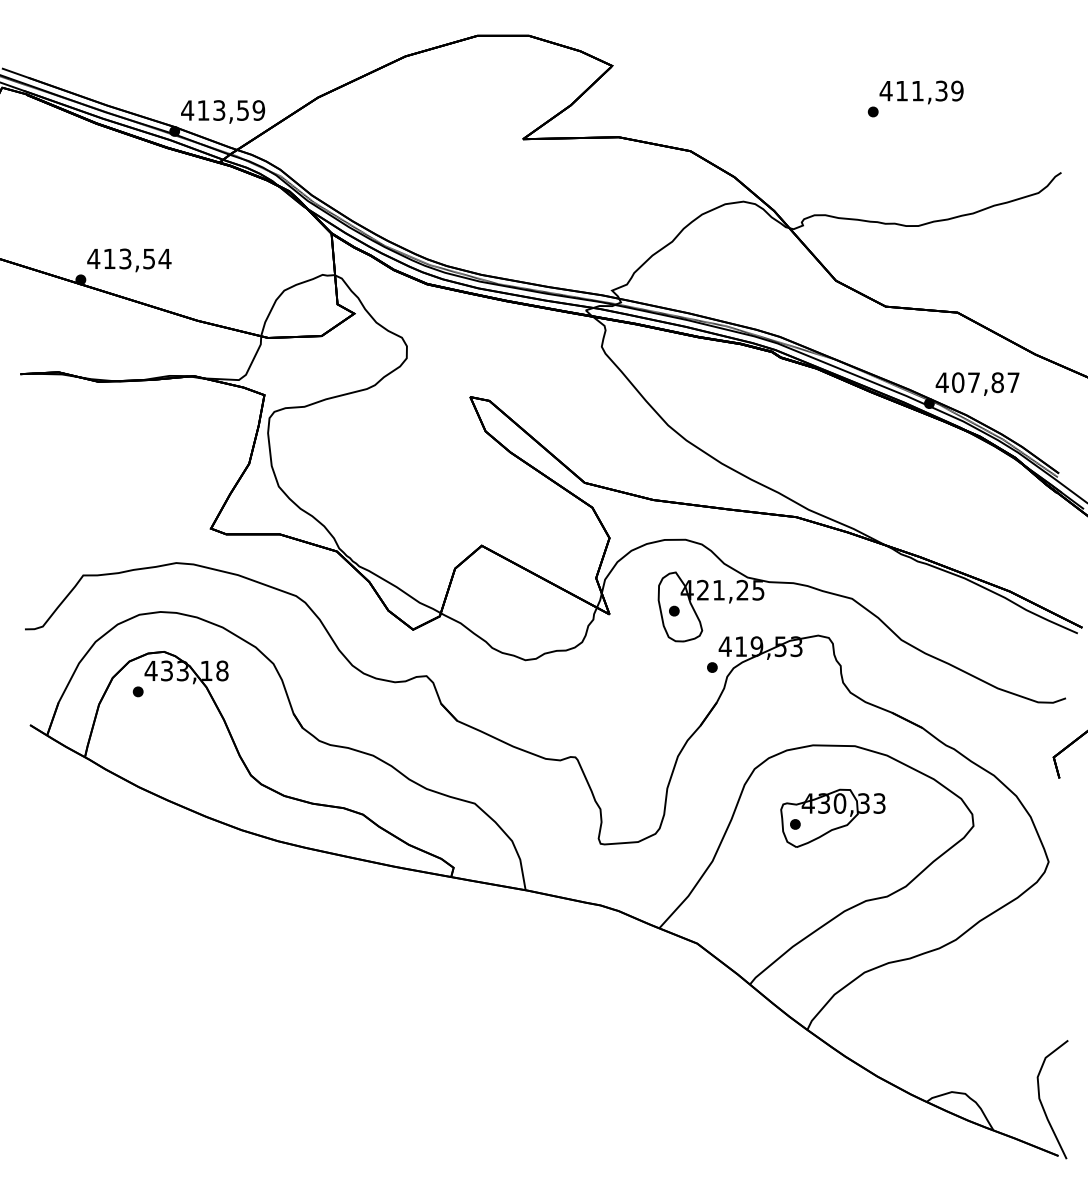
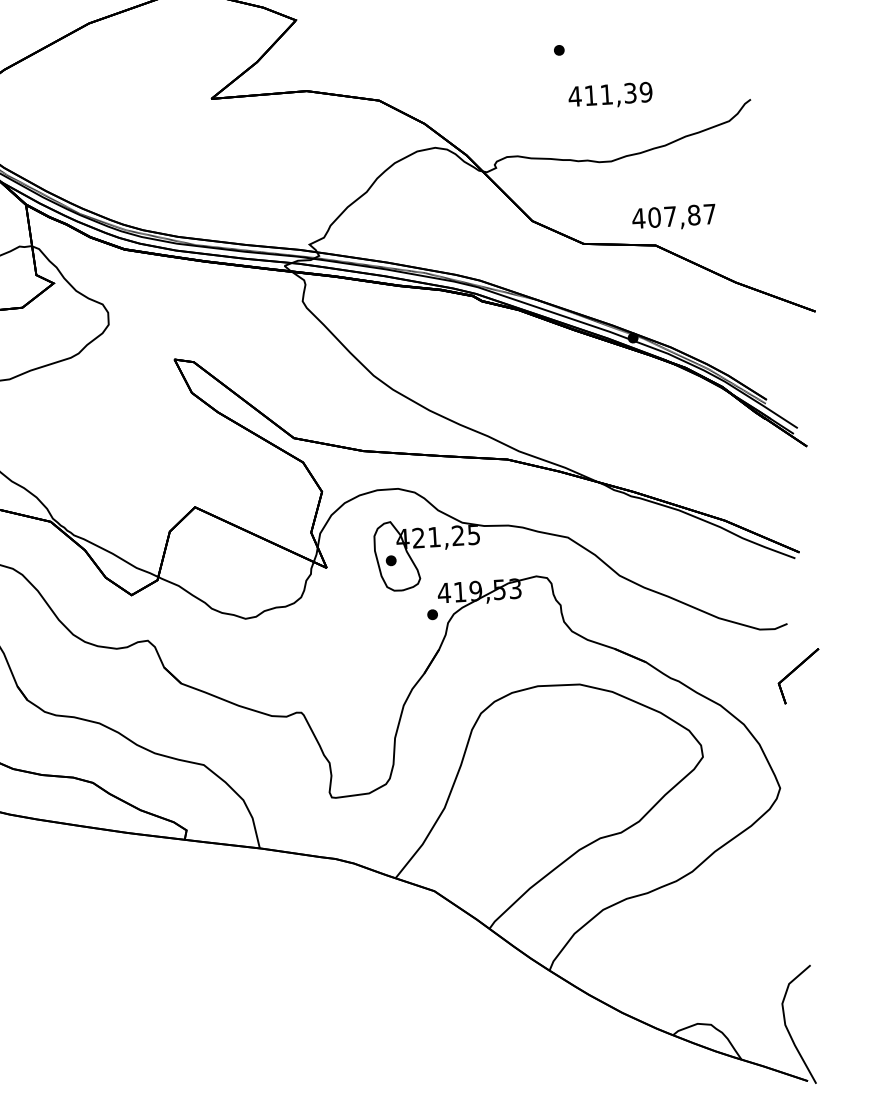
text: (921, 92) -> (610, 95), moved
text: (977, 383) -> (673, 217), moved
part: (832, 817) -> (561, 757), removed

